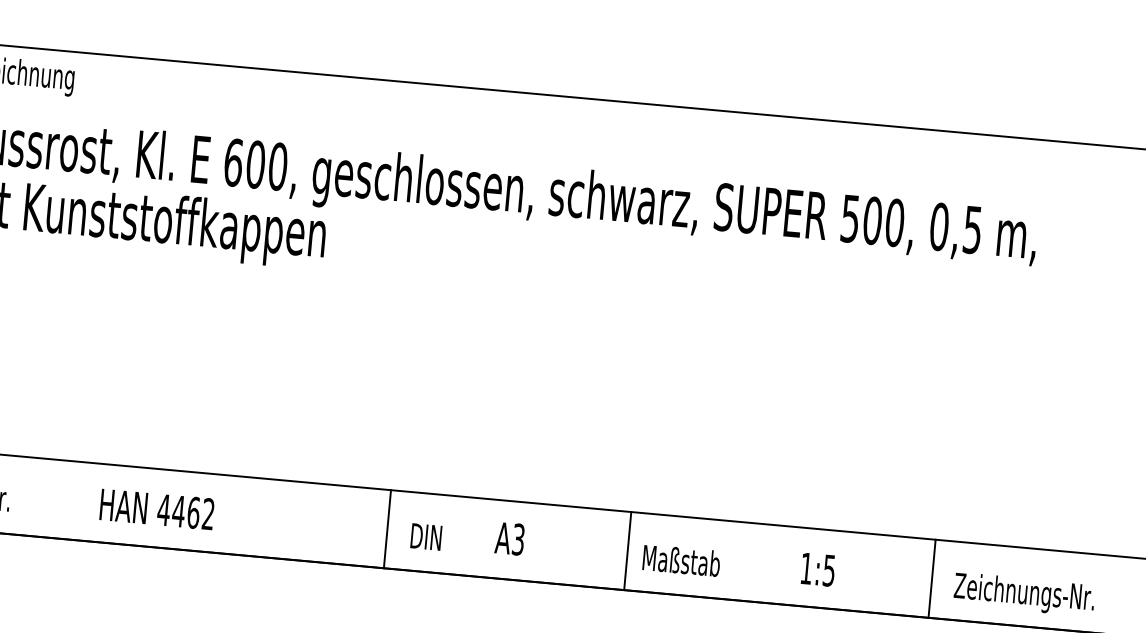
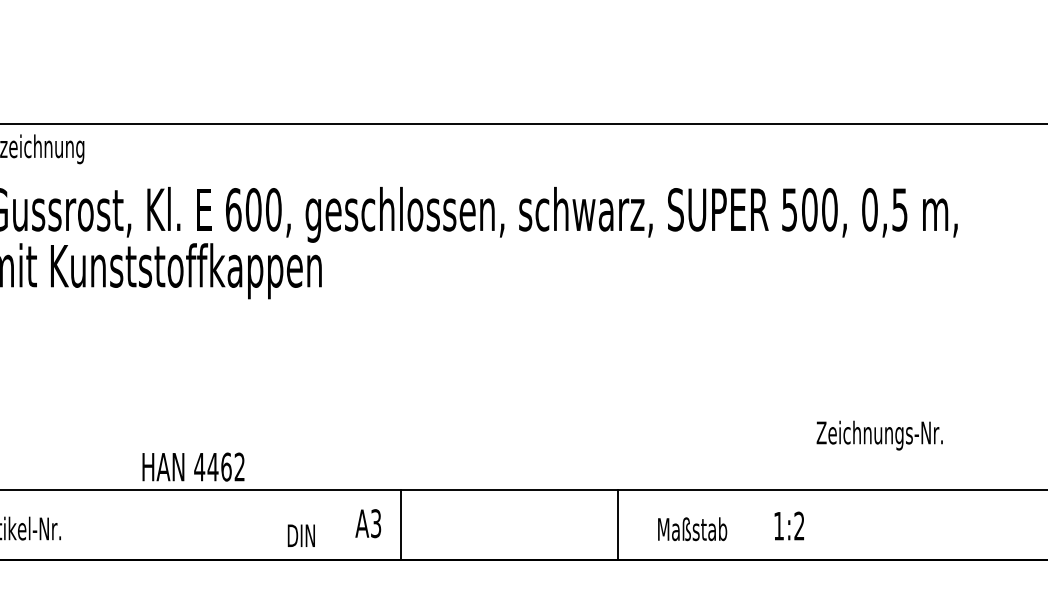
text: (157, 508) -> (193, 466), moved
text: (425, 536) -> (300, 535), moved
text: (510, 538) -> (368, 523), moved
text: (681, 561) -> (692, 529), moved
text: (829, 570) -> (799, 525), 1:5 -> 1:2
line: (931, 578) -> (891, 524), removed
text: (1024, 594) -> (879, 435), moved

